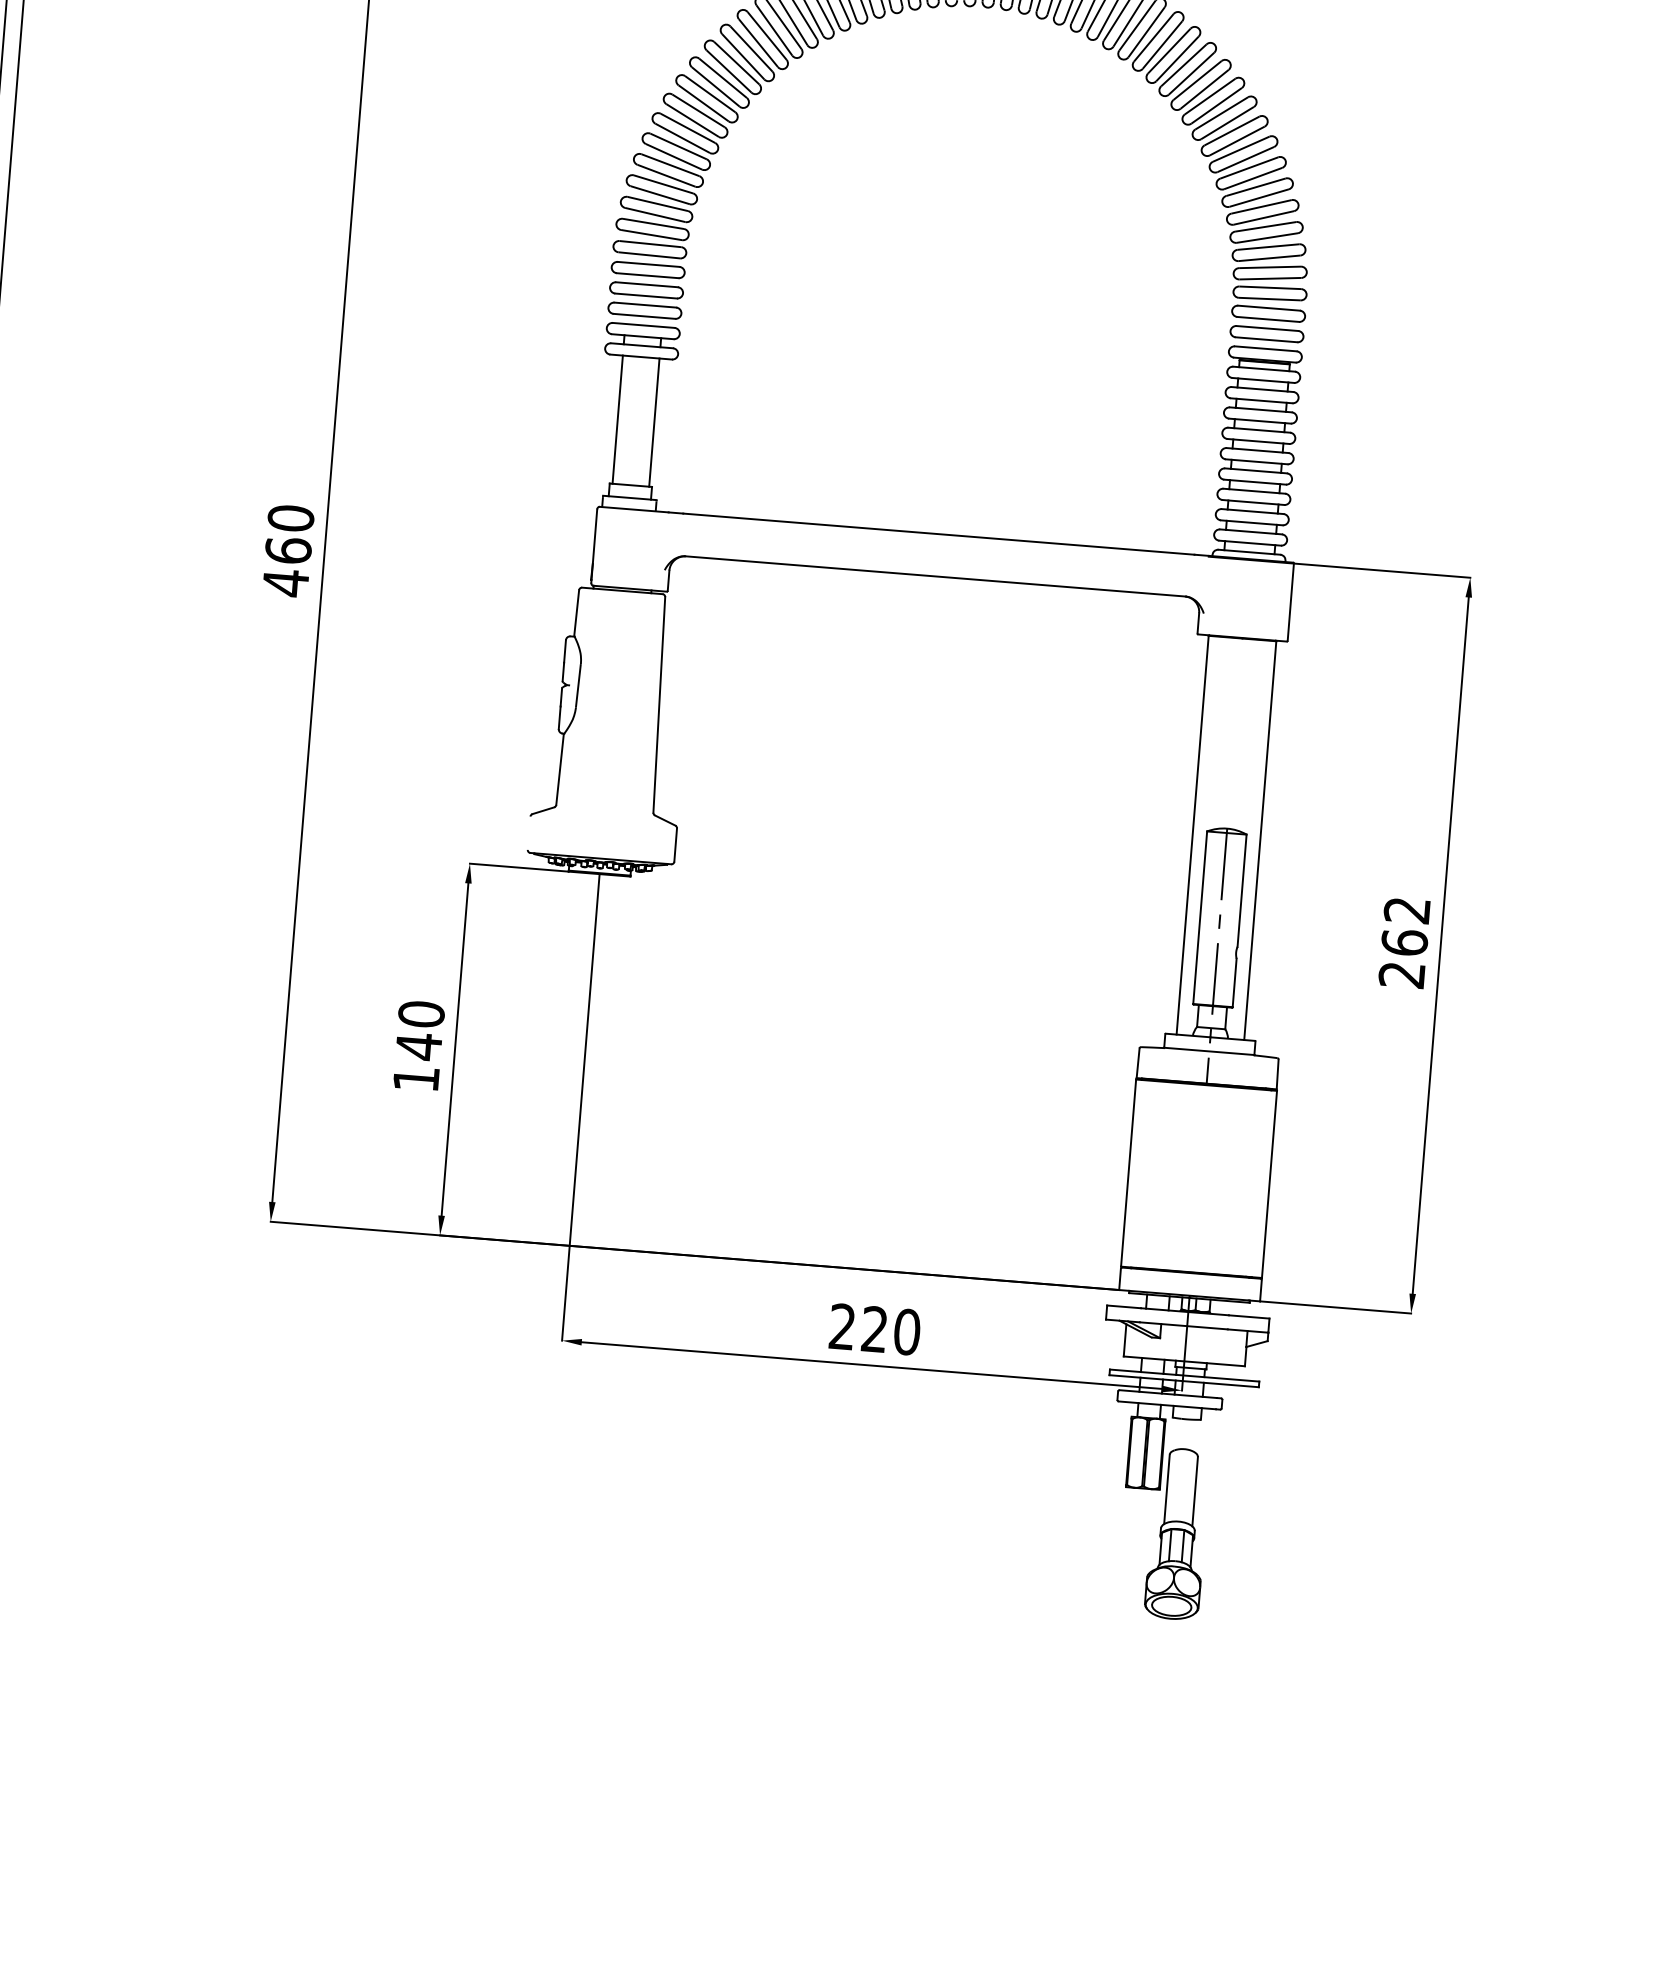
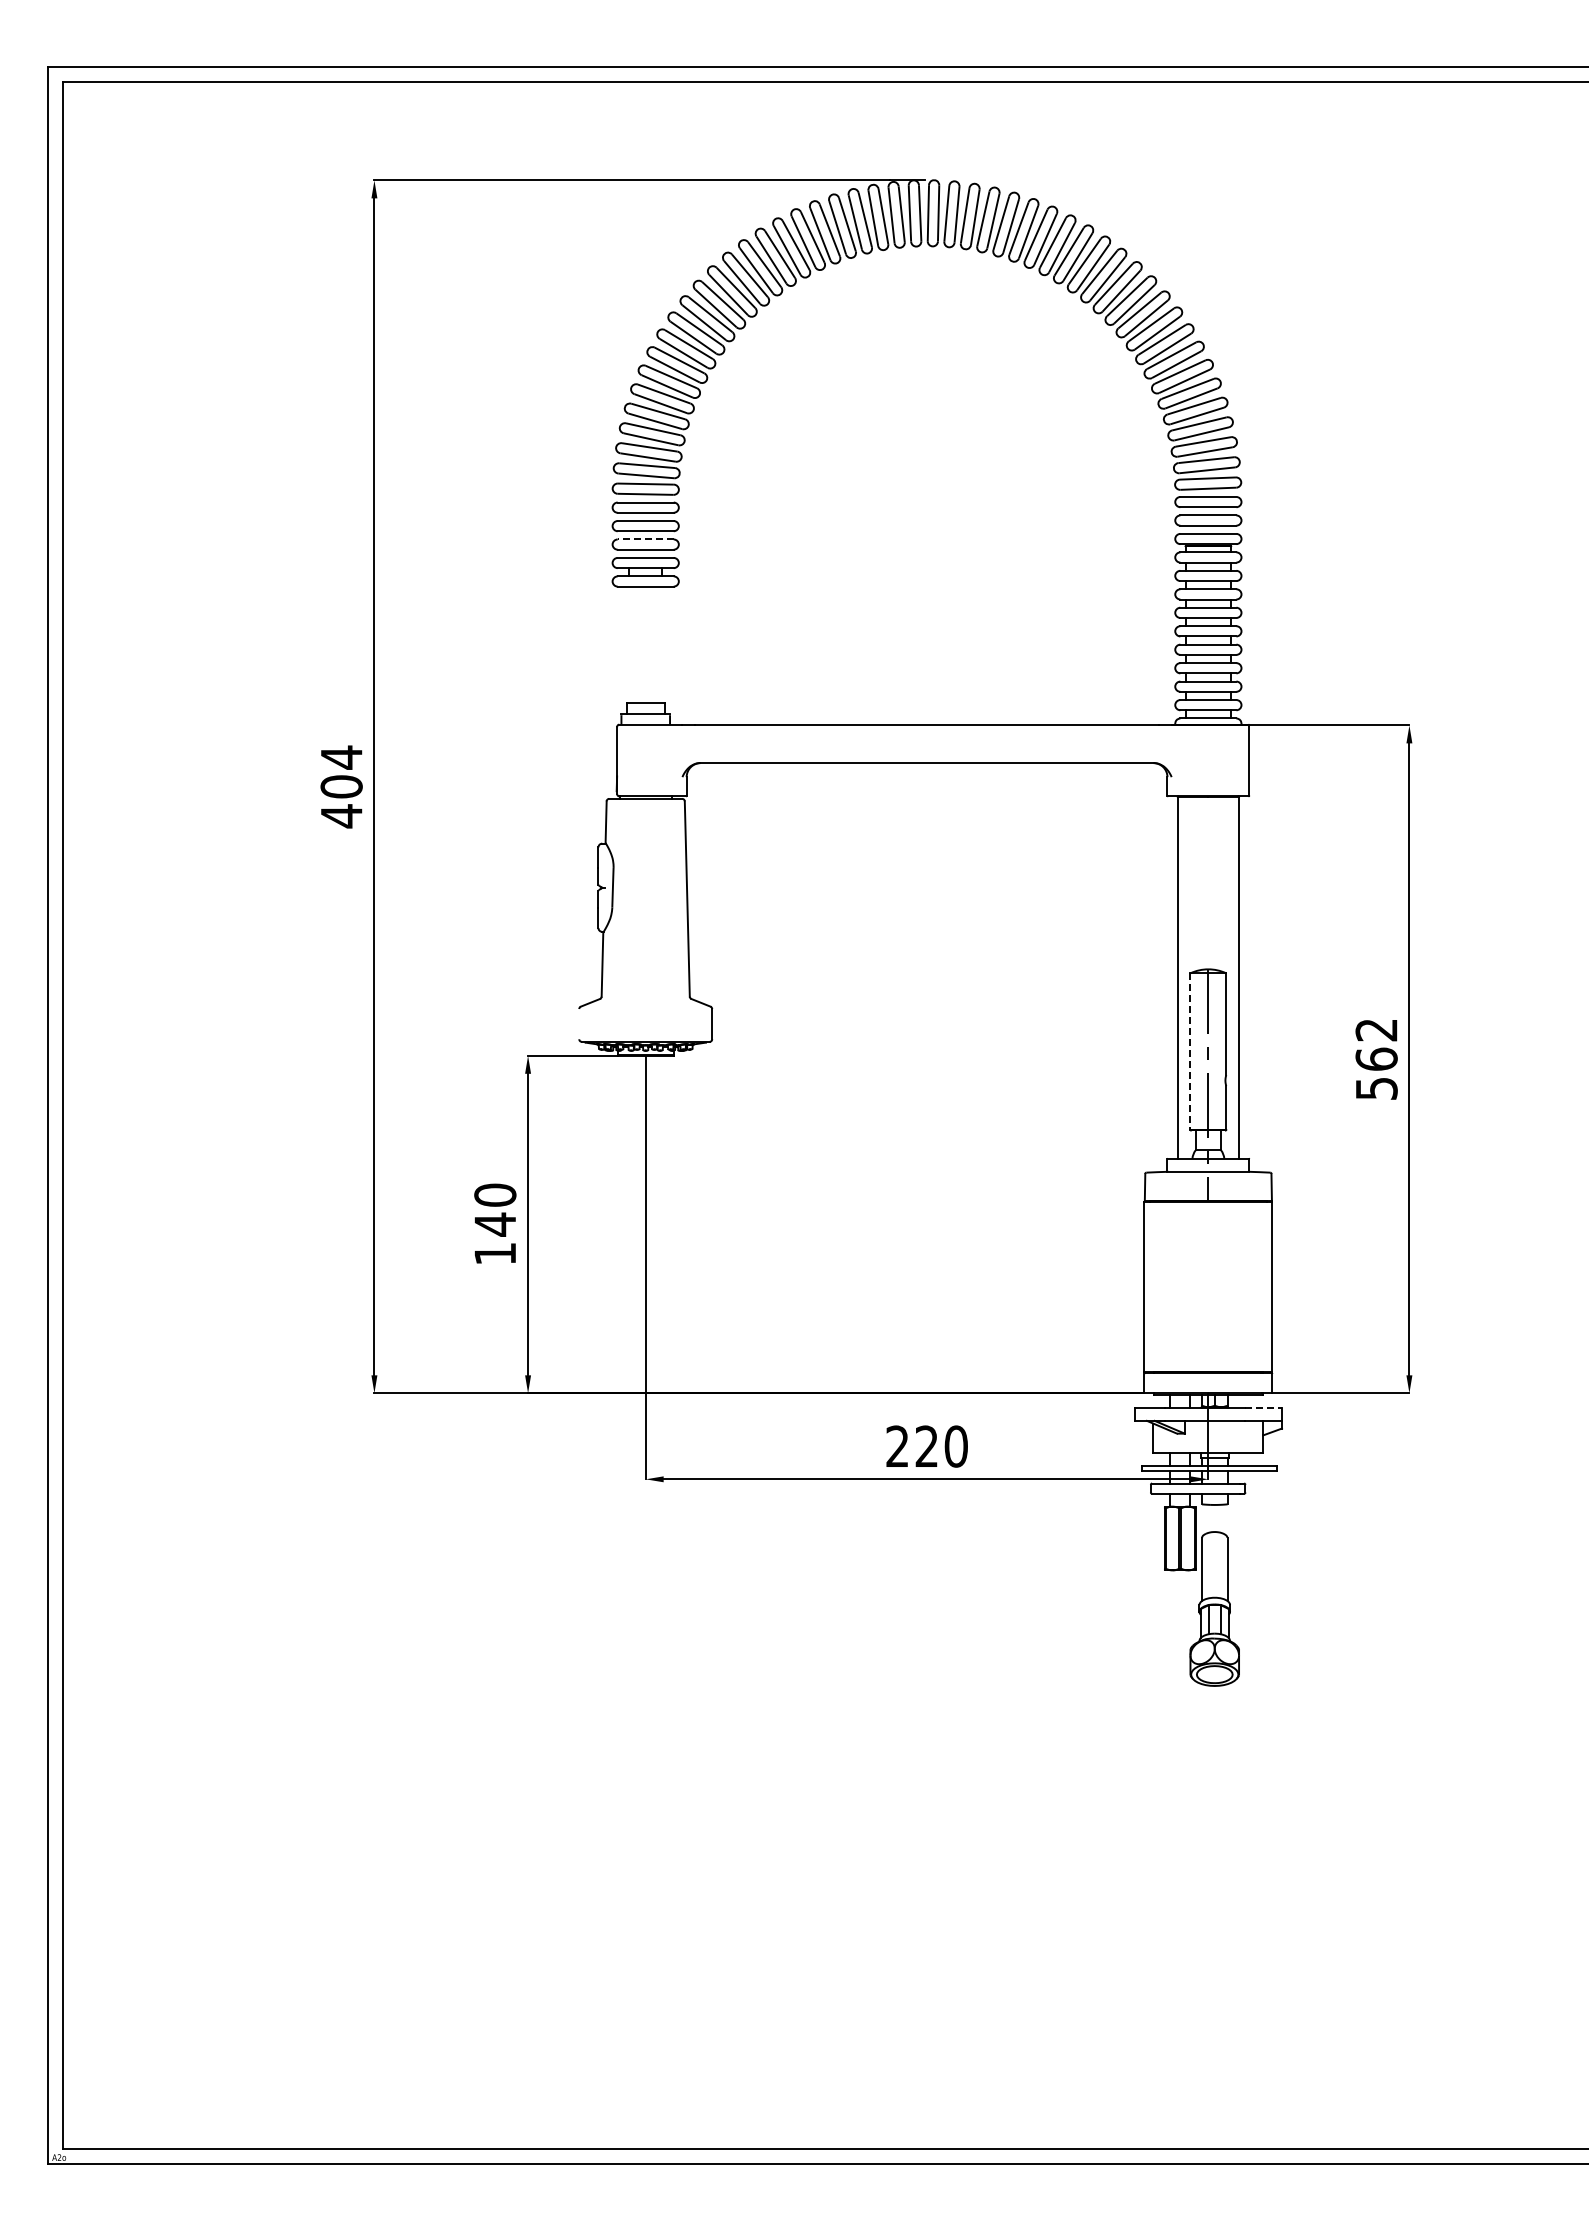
line: (645, 305) -> (645, 539), solid -> dashed
line: (618, 419) -> (629, 644), removed
line: (654, 422) -> (662, 644), removed
text: (289, 533) -> (341, 771), 460 -> 404
line: (1200, 918) -> (1190, 1052), solid -> dashed
text: (1401, 974) -> (1376, 1088), 262 -> 562
line: (1250, 1317) -> (1264, 1408), solid -> dashed

